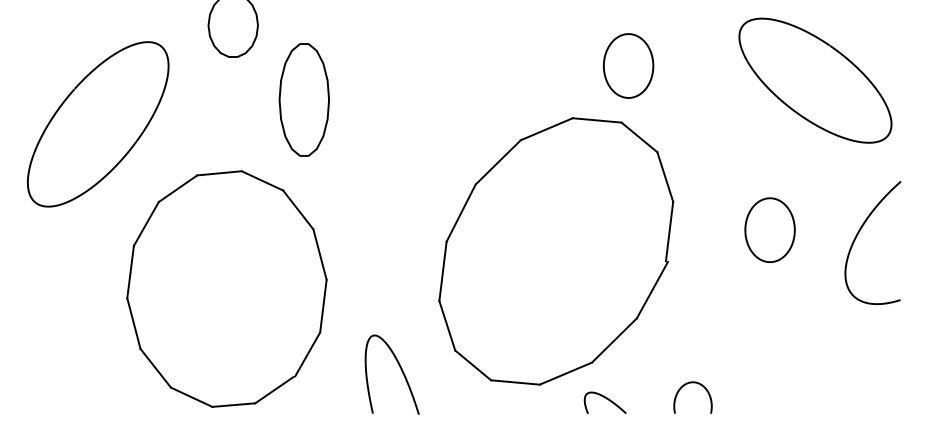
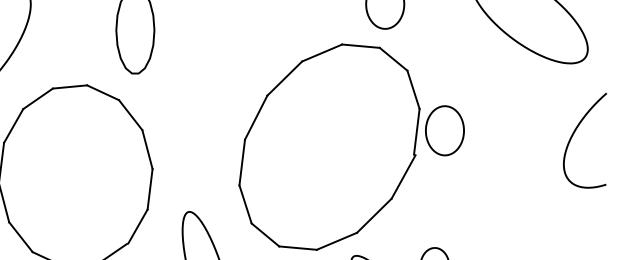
curve: (746, 229) -> (426, 130), moved
curve: (857, 236) -> (573, 135), moved

